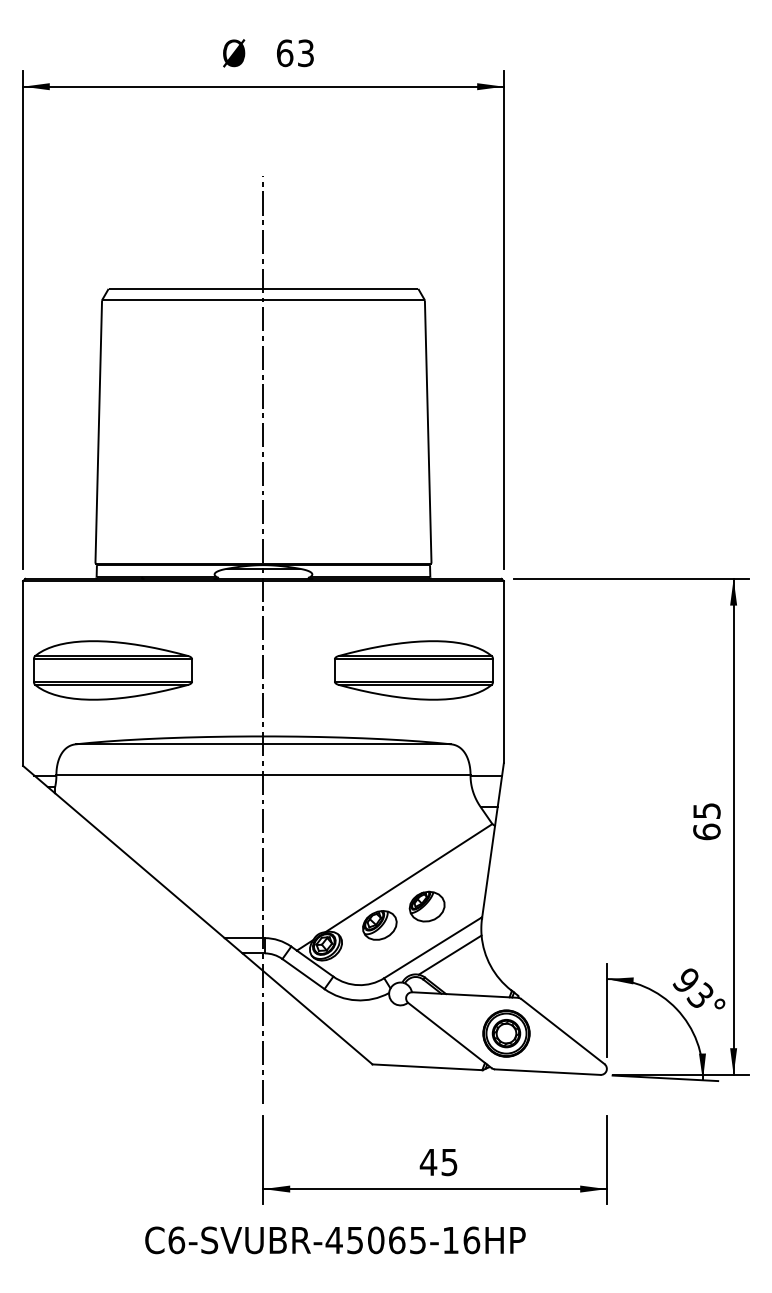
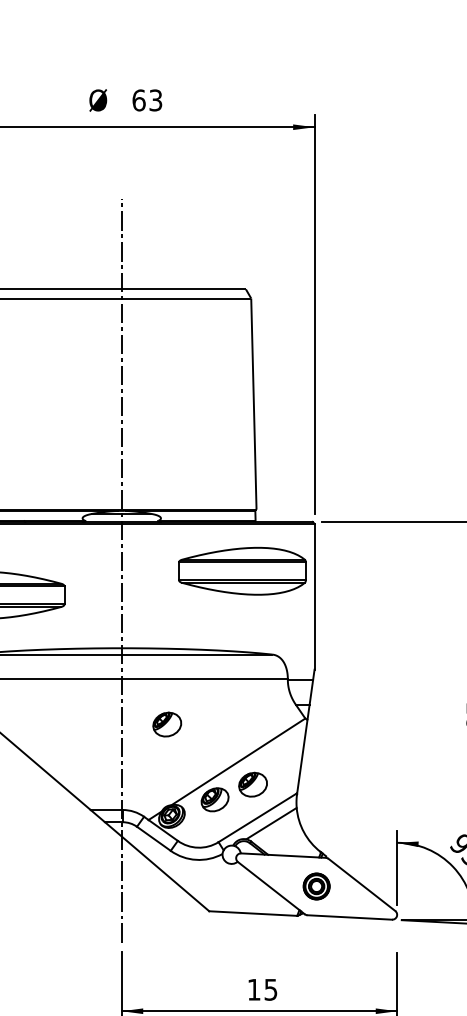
part: (413, 670) -> (242, 571), moved
part: (319, 831) -> (166, 724), added
part: (506, 1033) -> (316, 886), size x0.7
text: (428, 1162) -> (254, 989), 45 -> 15

